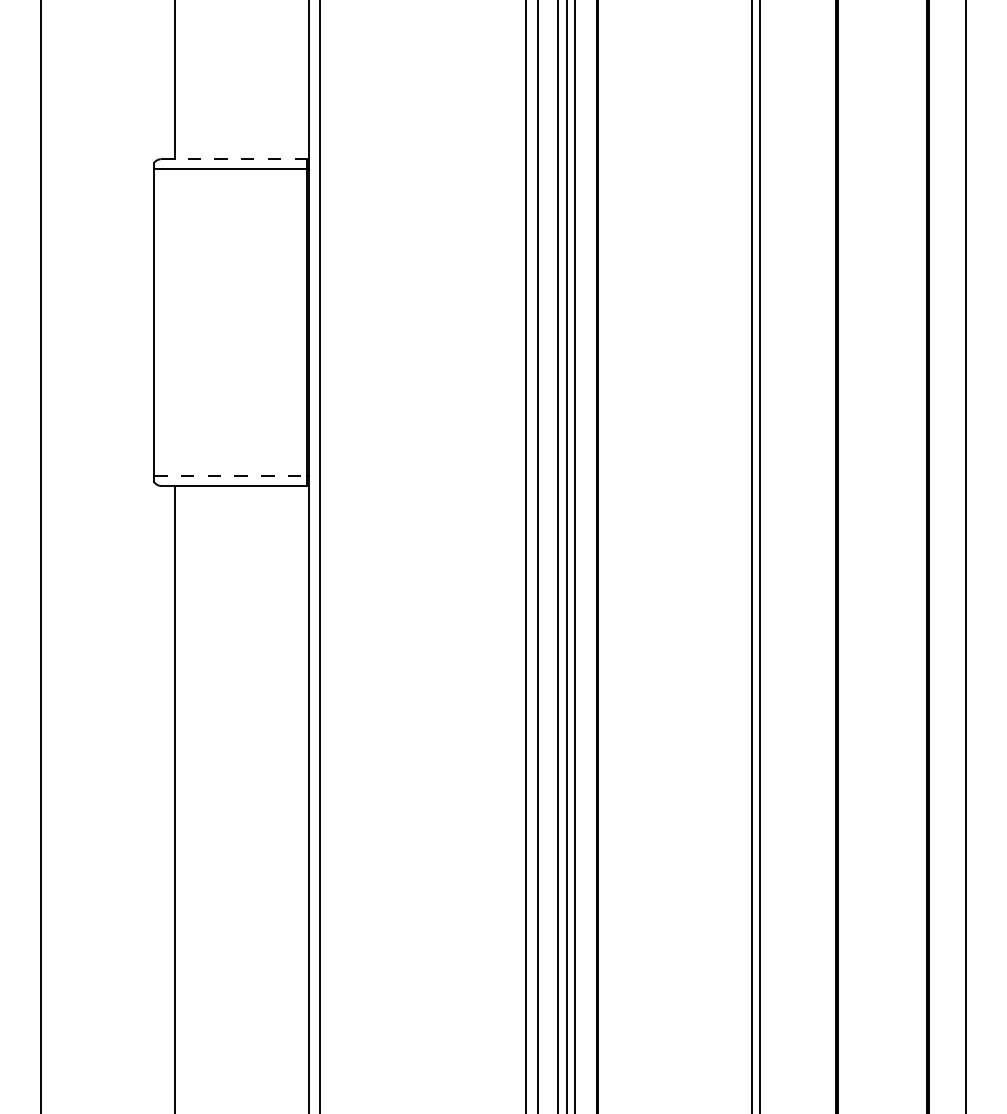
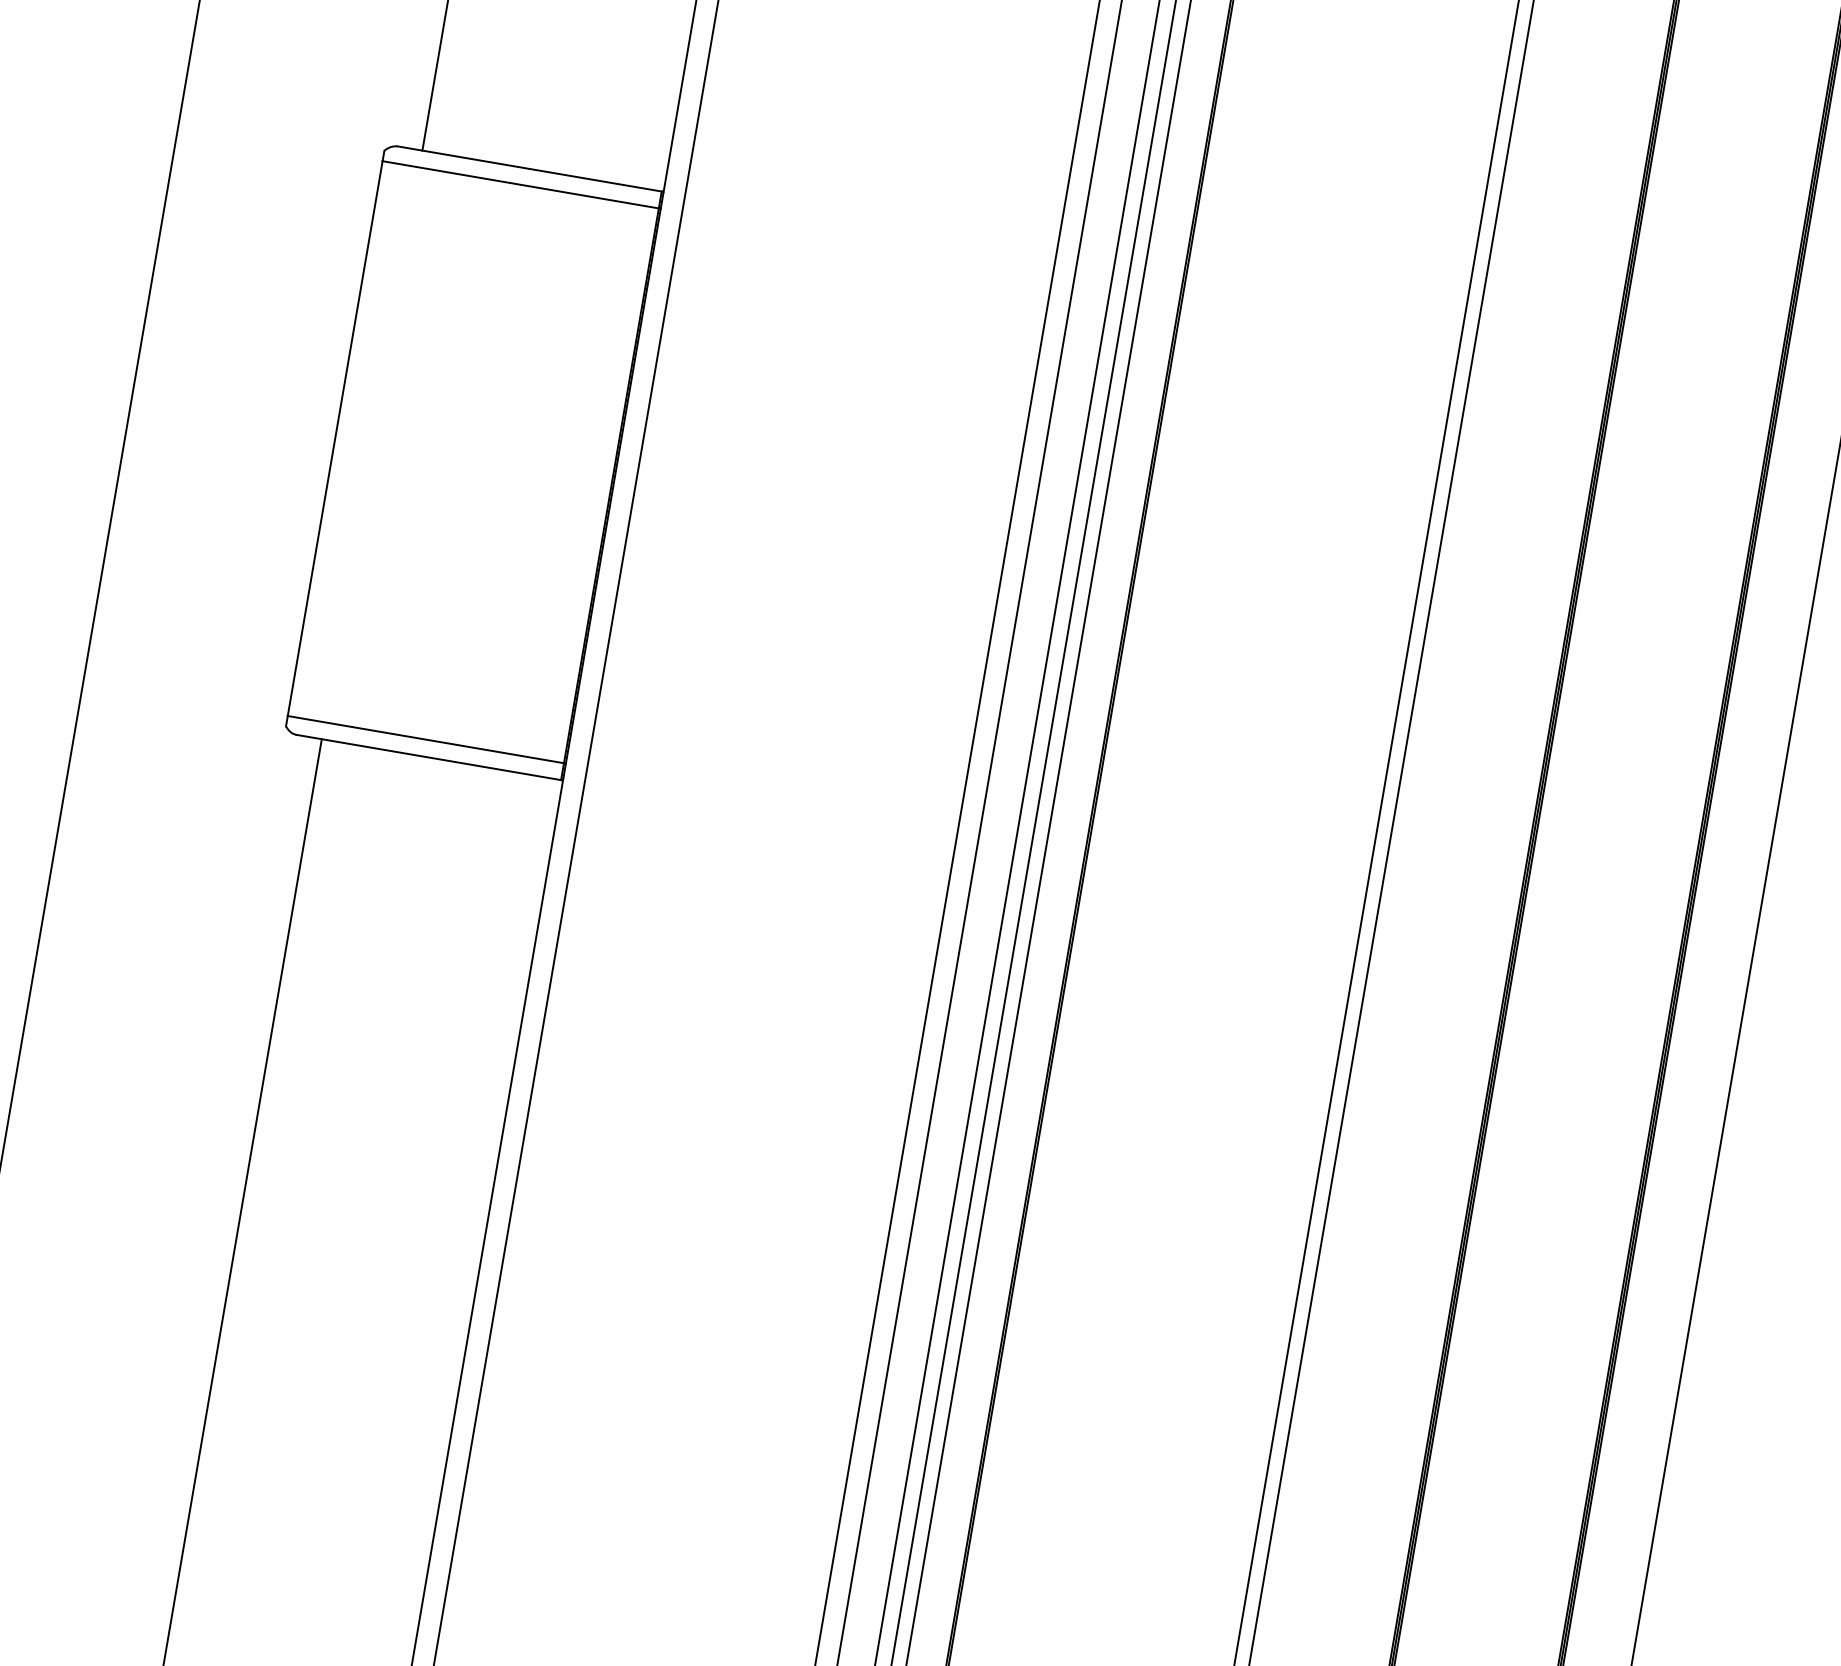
line: (234, 159) -> (530, 169), dashed -> solid
line: (230, 476) -> (425, 739), dashed -> solid

